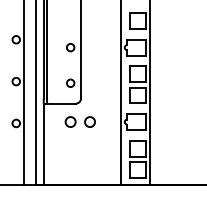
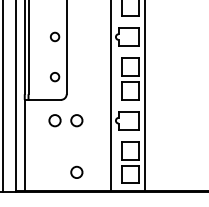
circle: (89, 167) -> (76, 171), added

